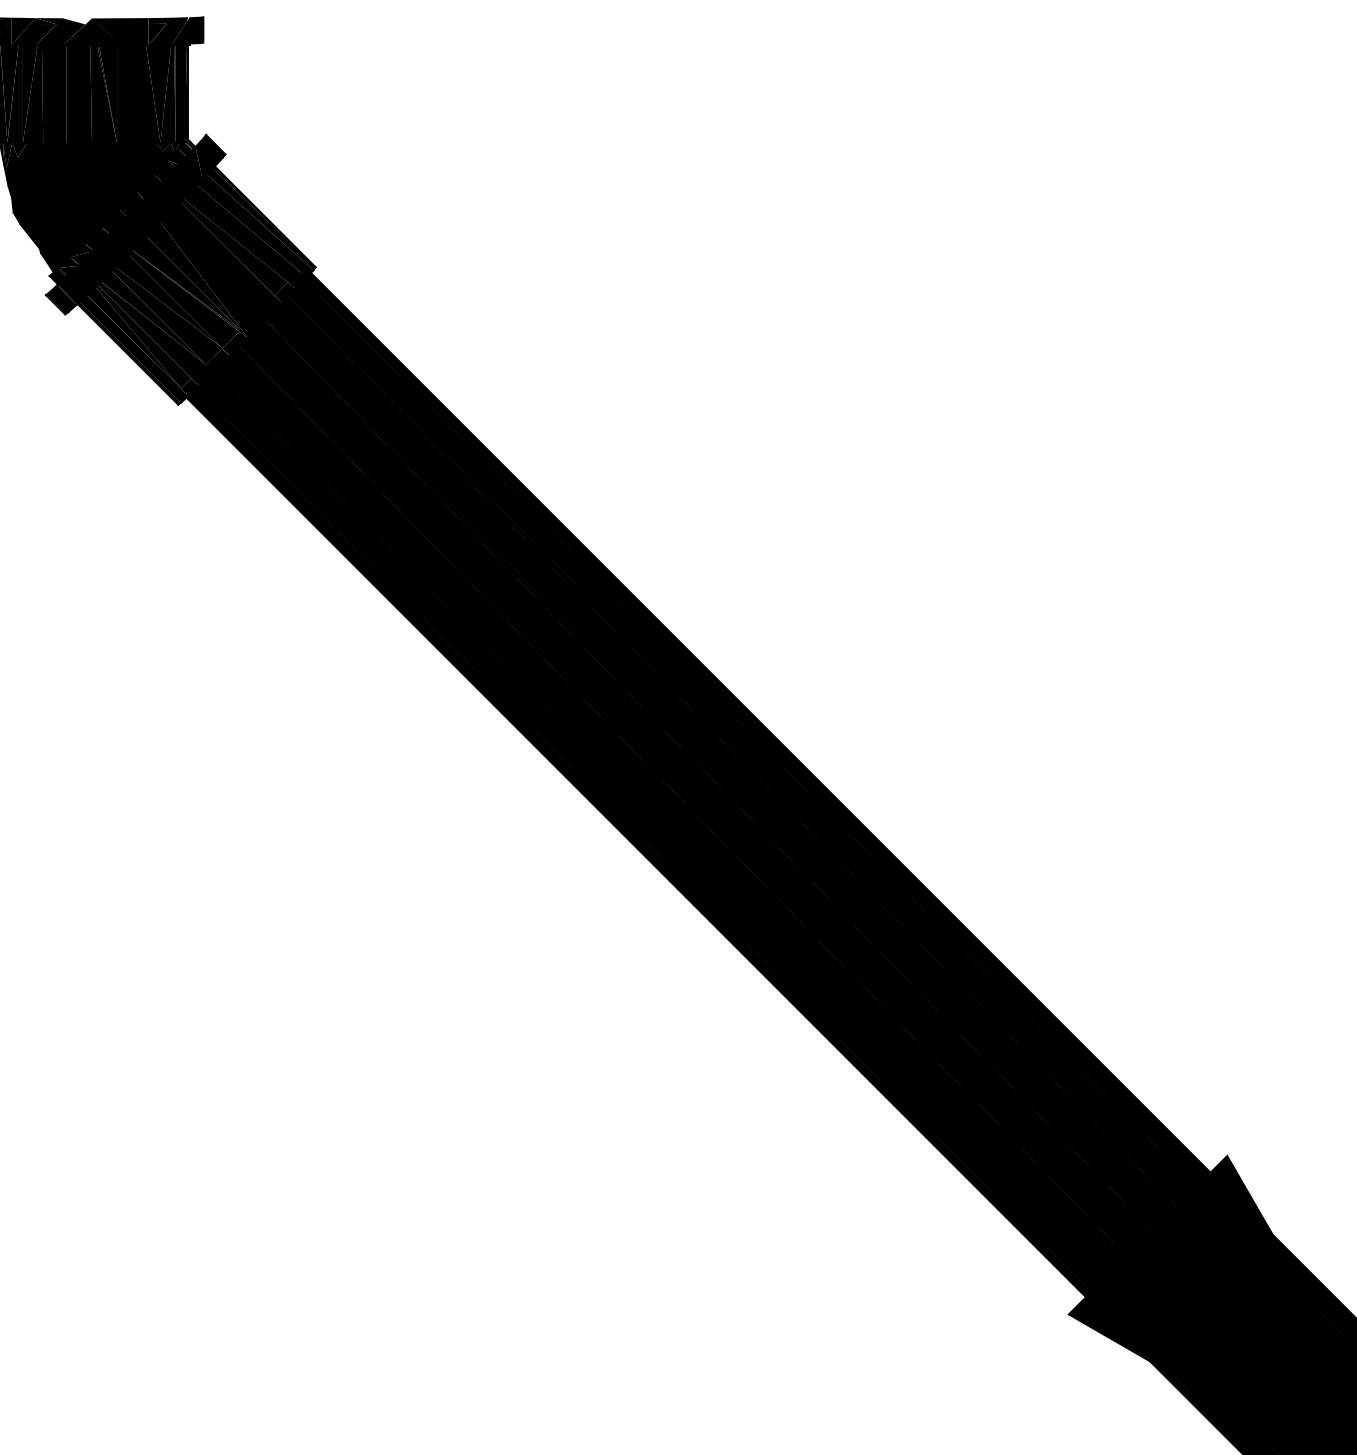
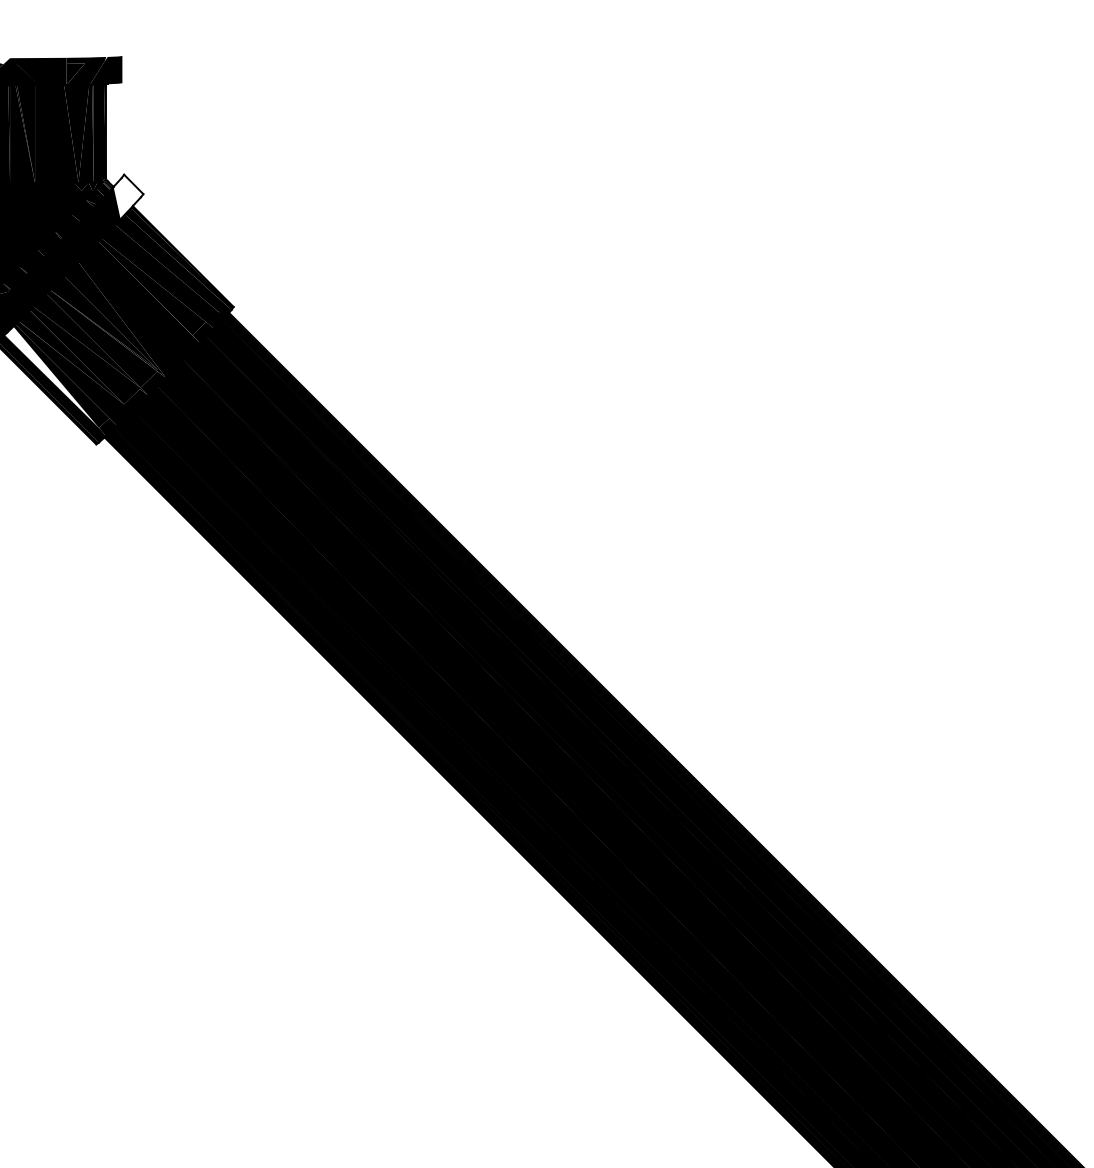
fill: (210, 156) -> (128, 196), removed
fill: (133, 337) -> (51, 377), removed

